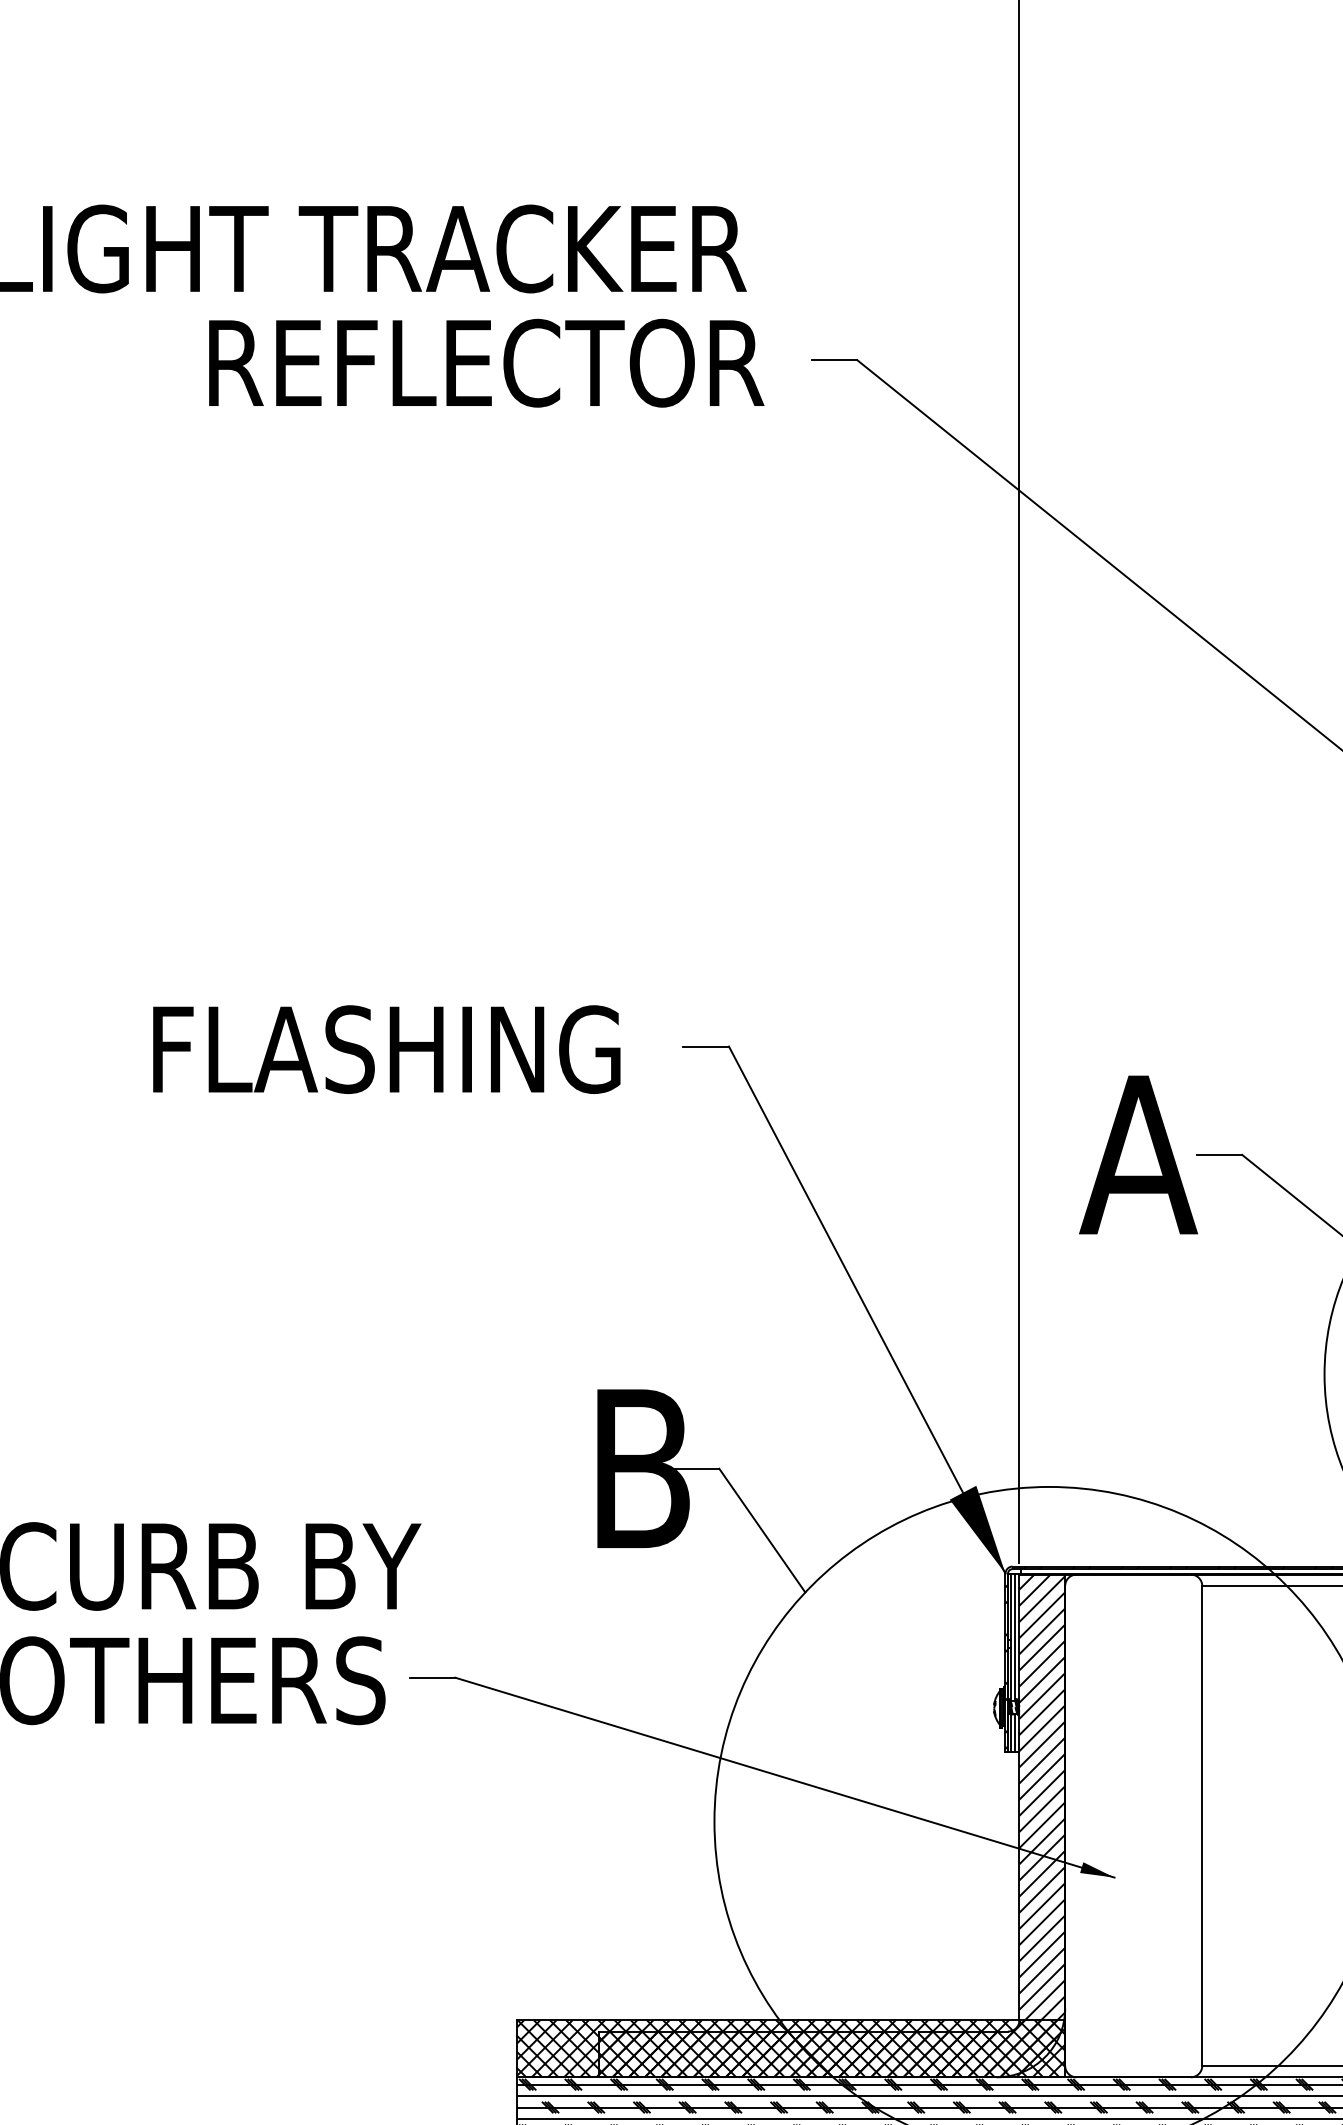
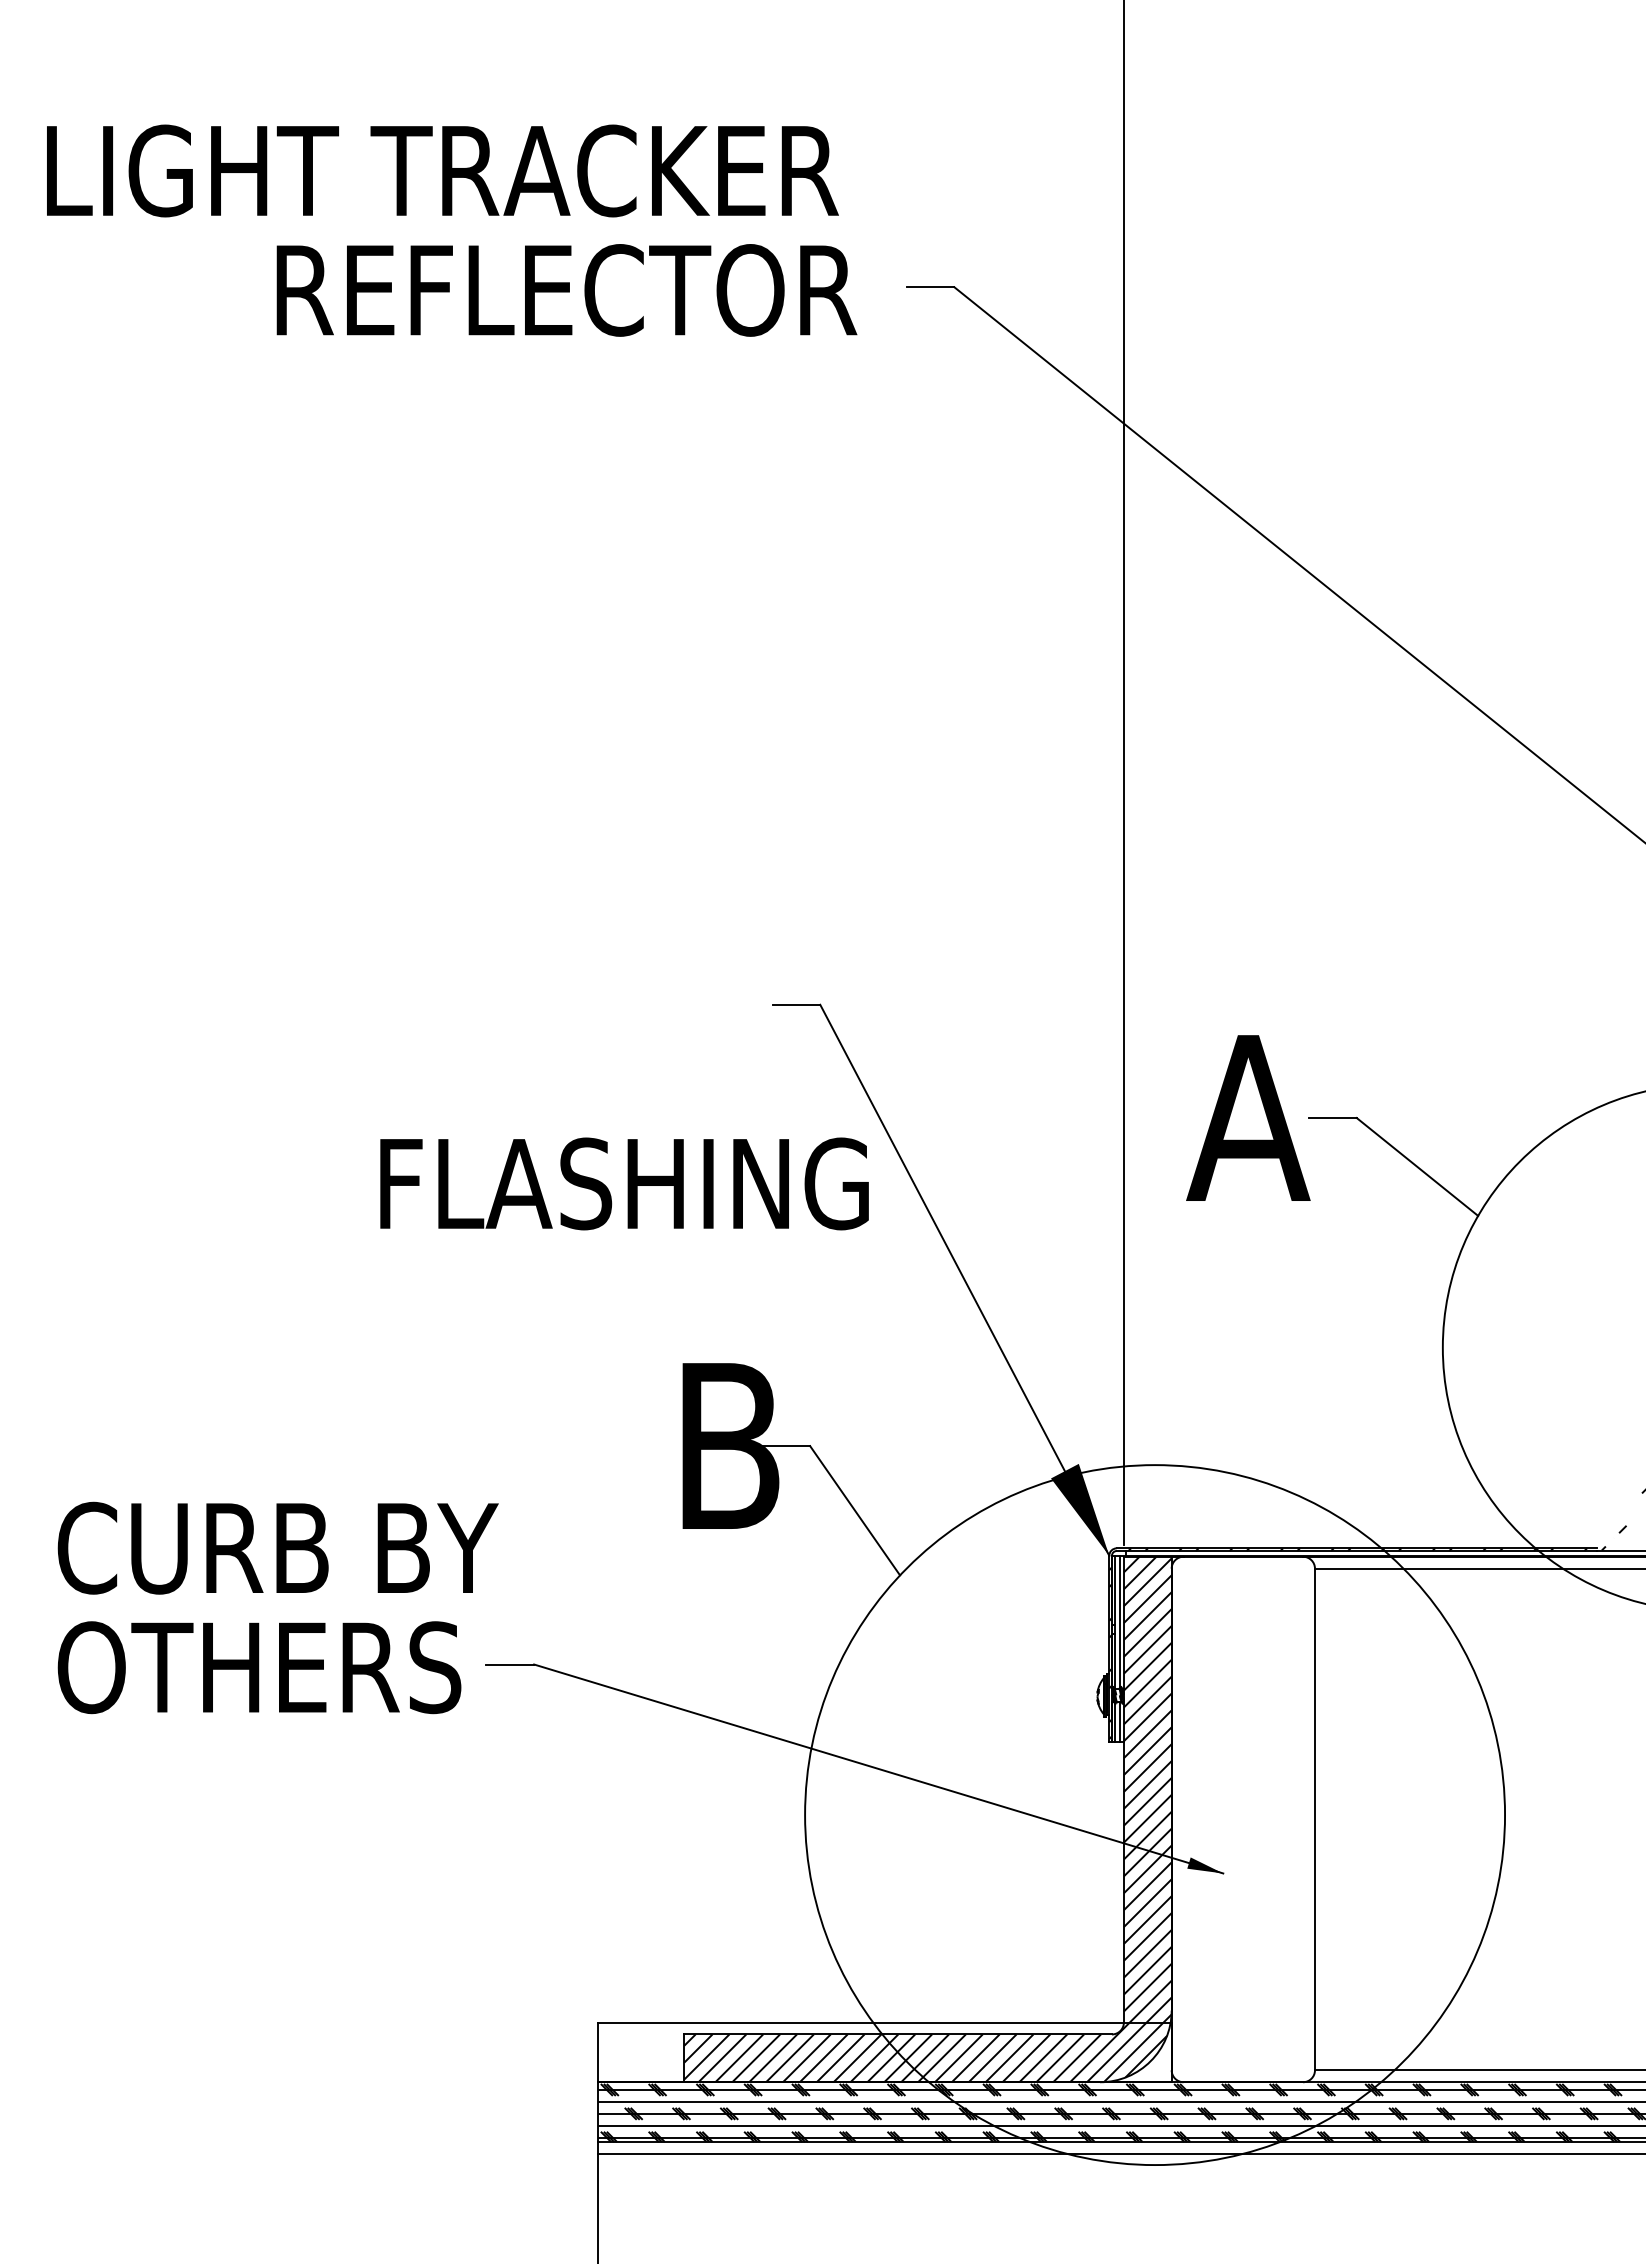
text: (386, 1049) -> (624, 1183), moved
hatch: (790, 2048) -> (884, 2052), removed

